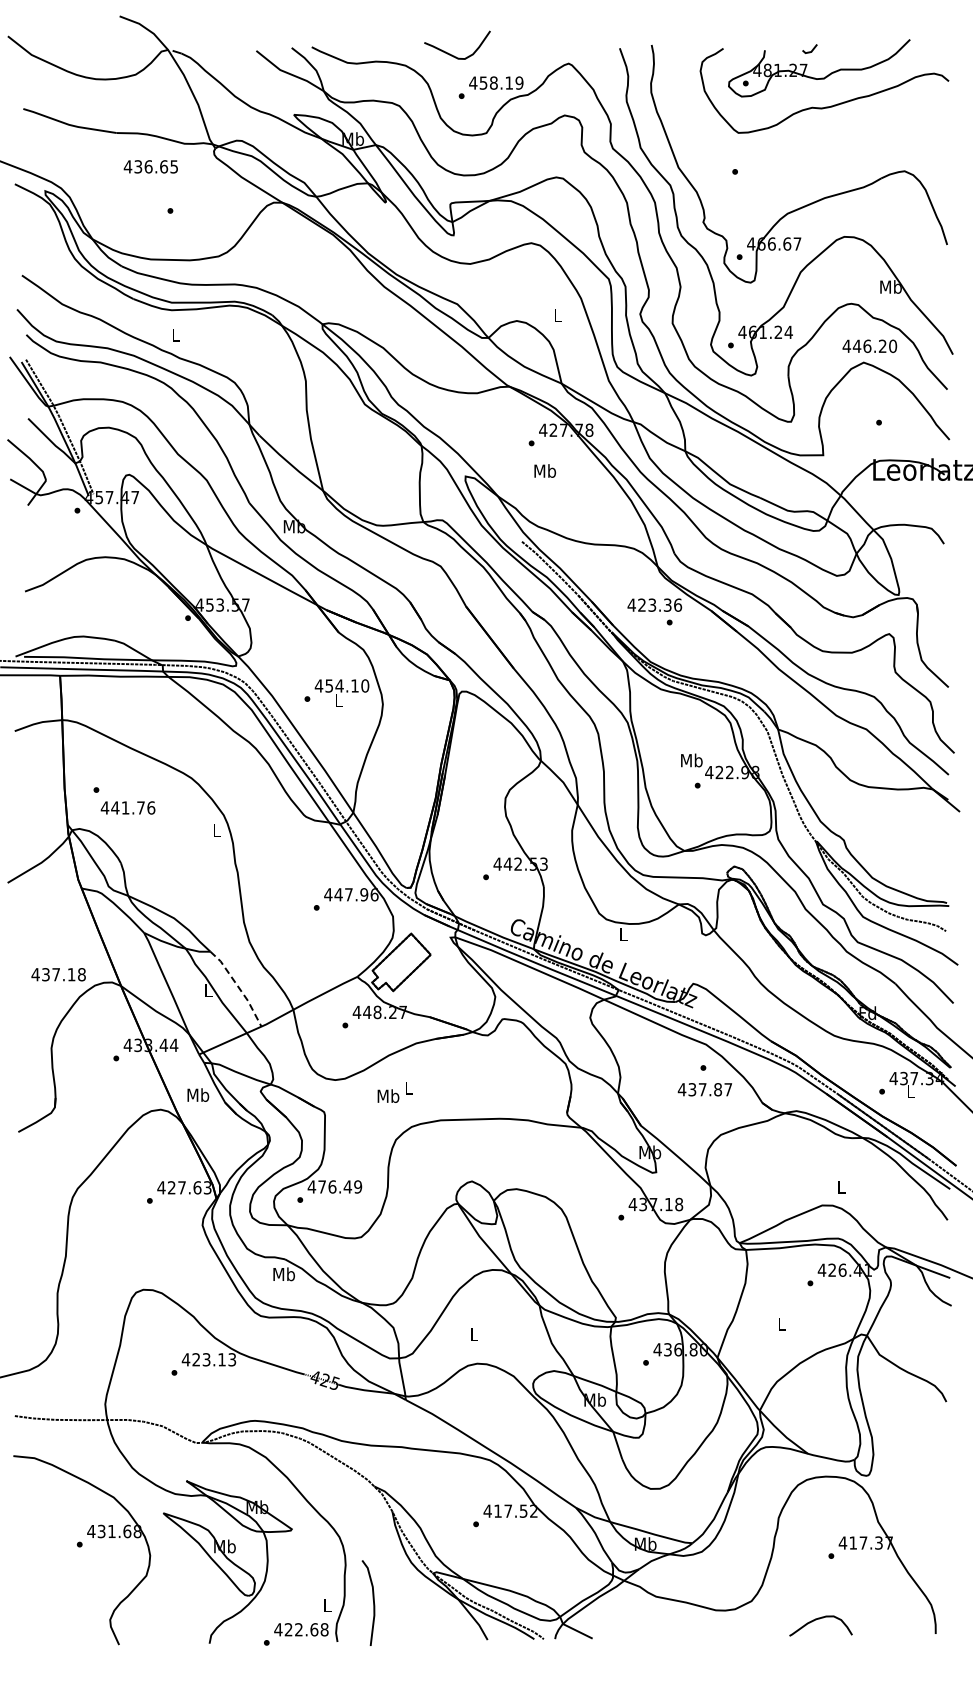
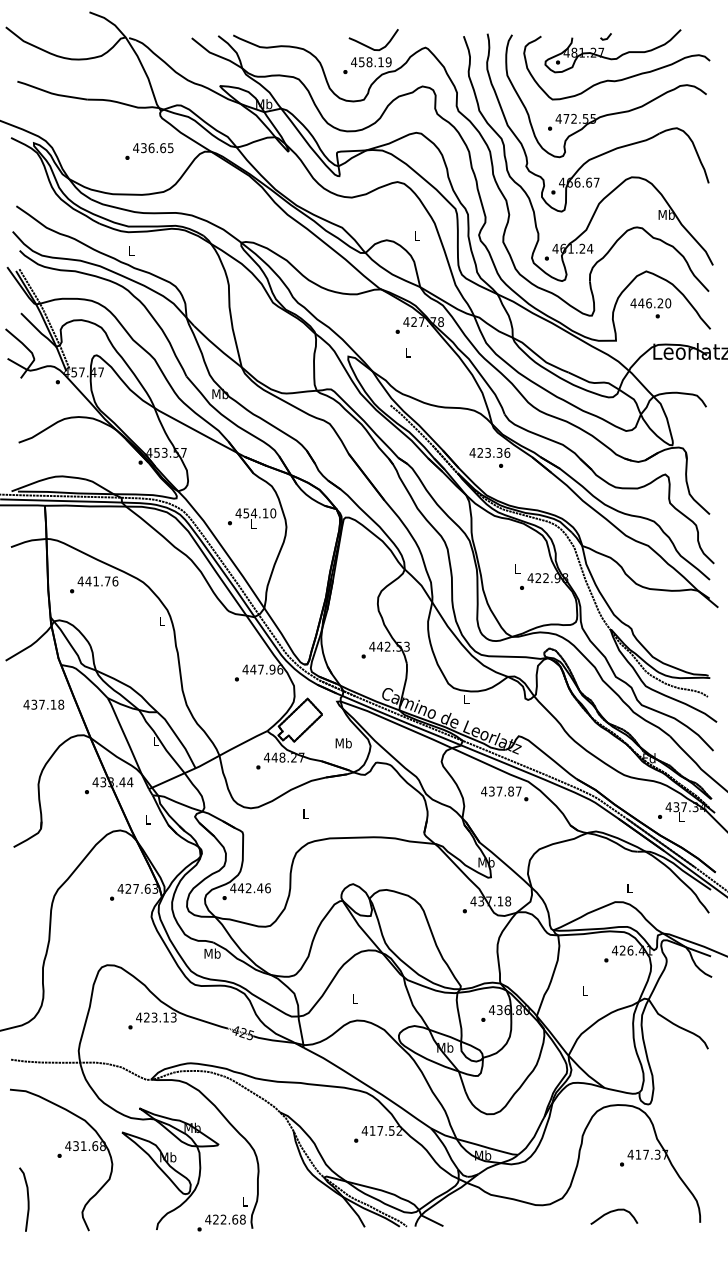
curve: (452, 54) -> (369, 46), moved
part: (816, 151) -> (610, 113), added
text: (150, 166) -> (152, 147), moved
text: (869, 345) -> (650, 302), moved
text: (545, 470) -> (408, 352), Mb -> L
text: (691, 760) -> (517, 569), Mb -> L
text: (127, 807) -> (97, 581), moved
text: (58, 974) -> (43, 704), moved
line: (239, 987) -> (179, 739), dashed -> solid
text: (704, 1089) -> (500, 791), moved
text: (198, 1094) -> (148, 819), Mb -> L
text: (388, 1095) -> (343, 742), moved
text: (339, 1186) -> (253, 887), 476.49 -> 442.46
curve: (372, 1599) -> (27, 1196), moved

